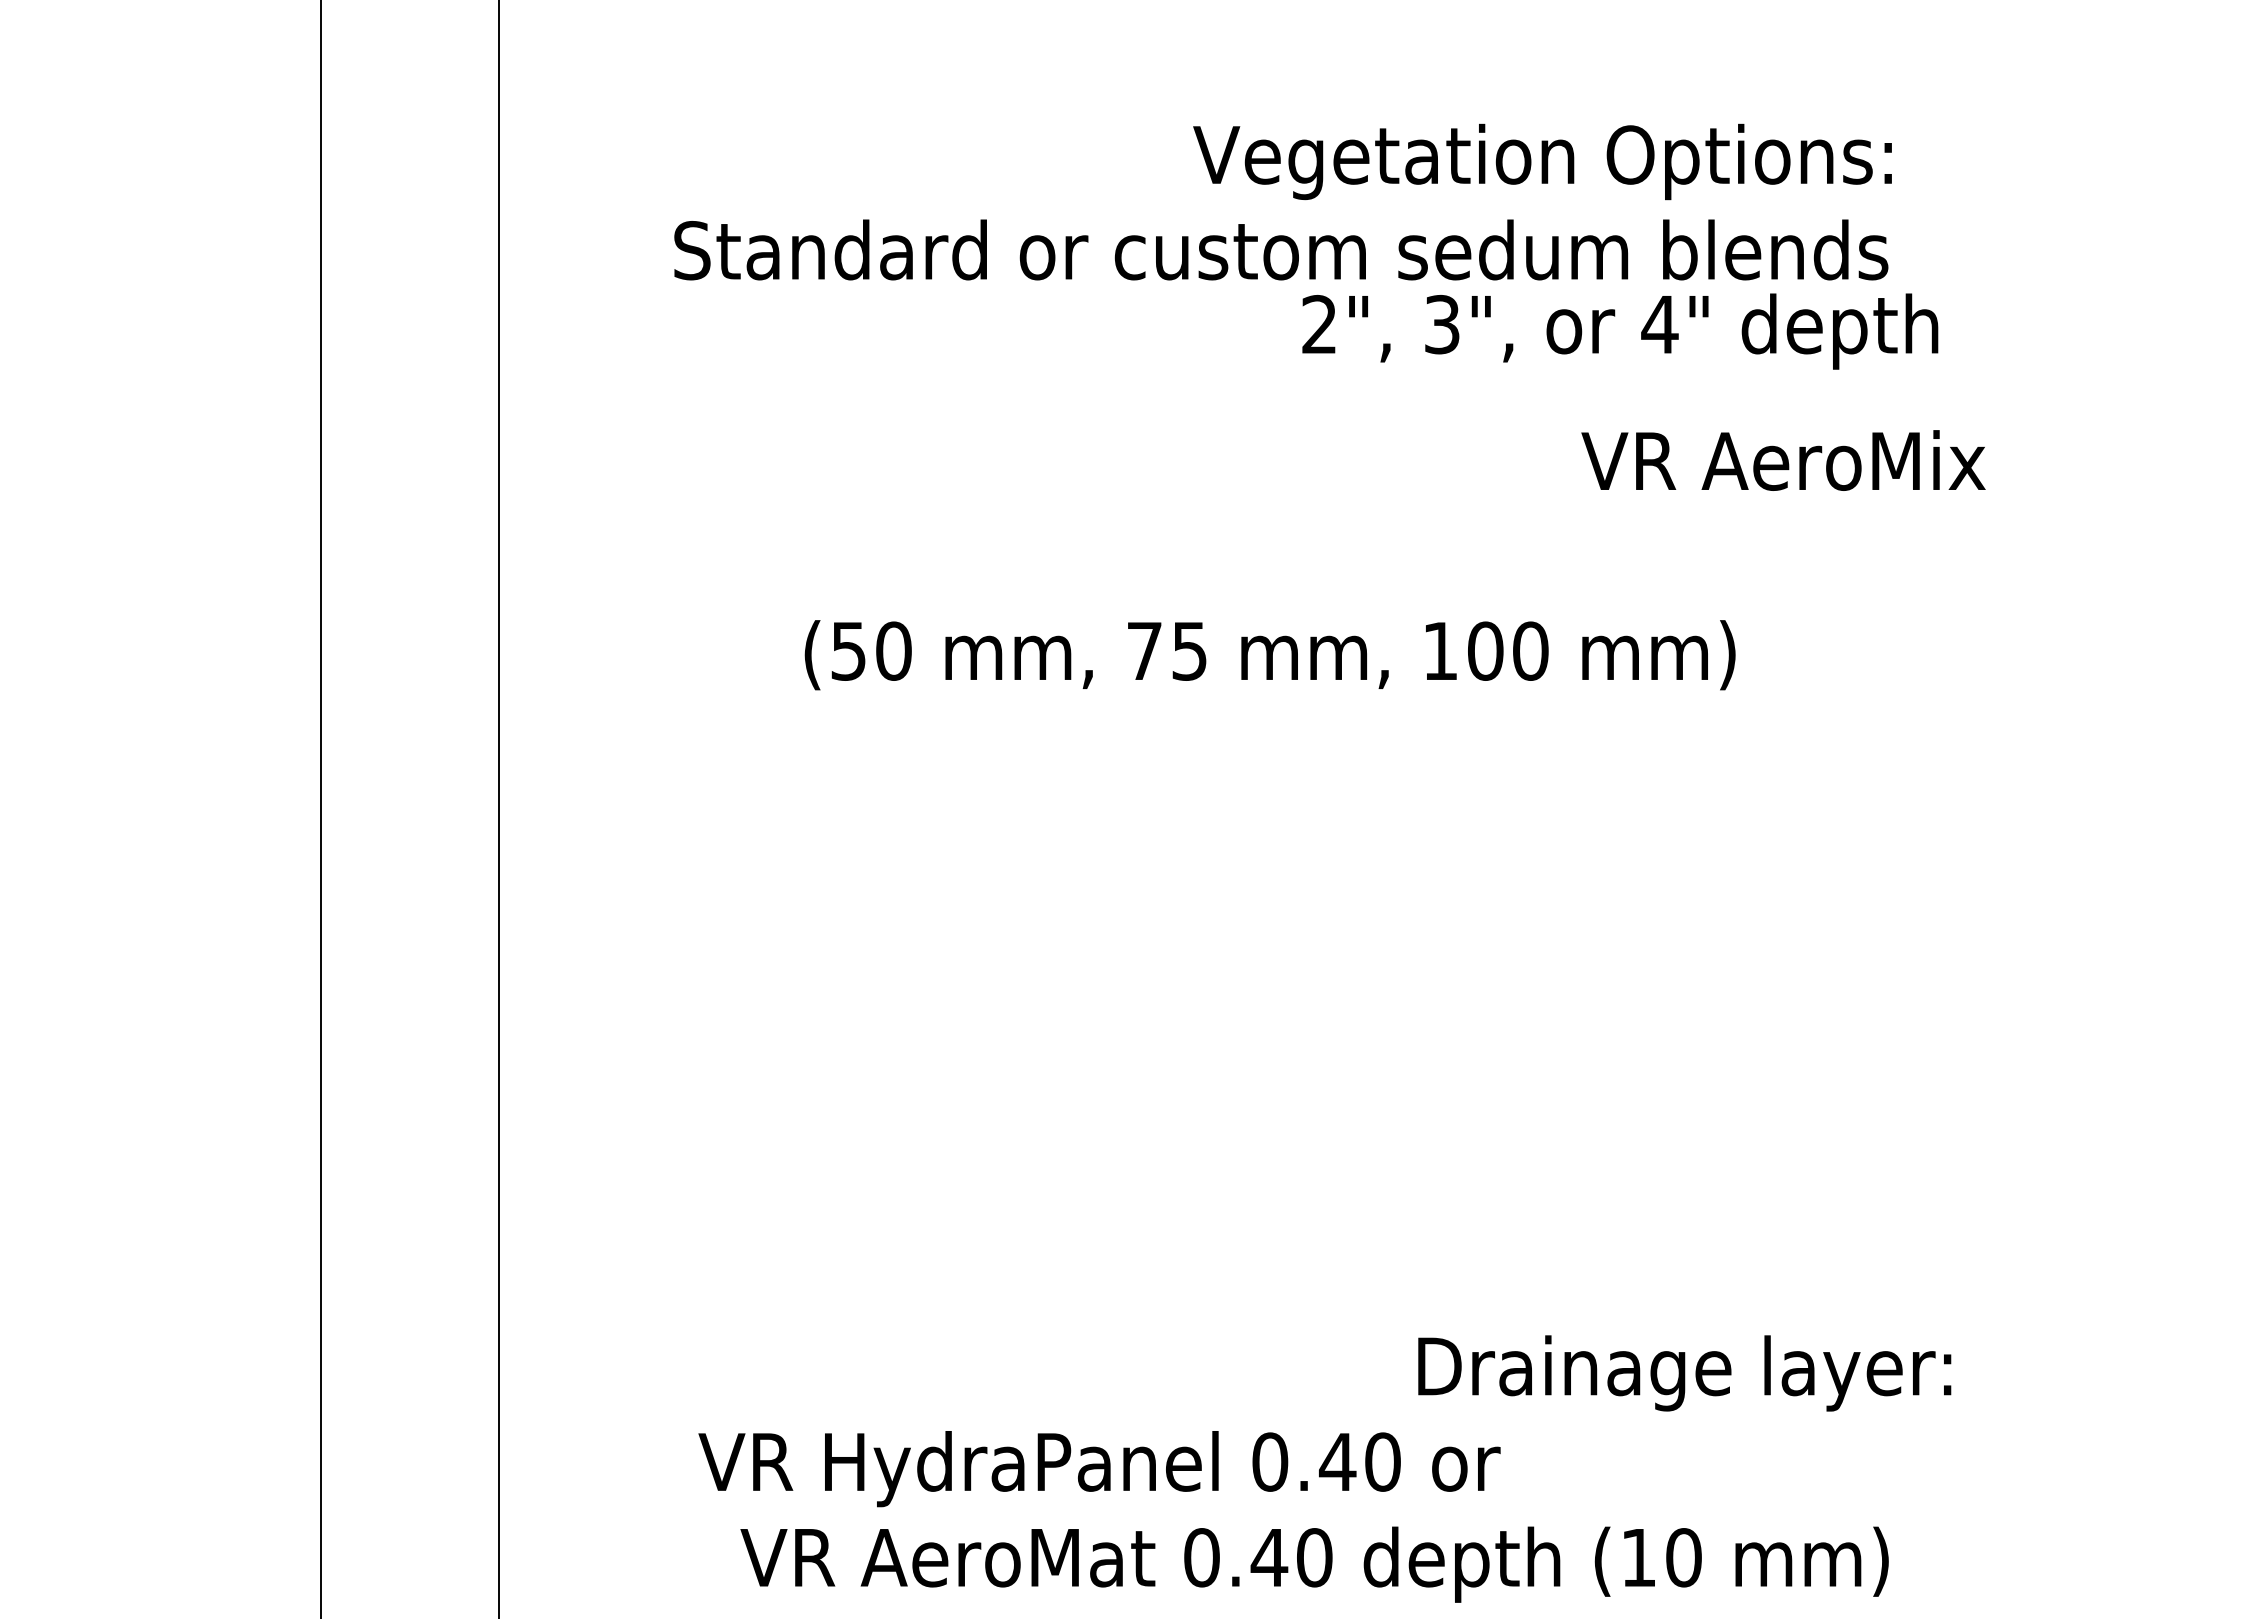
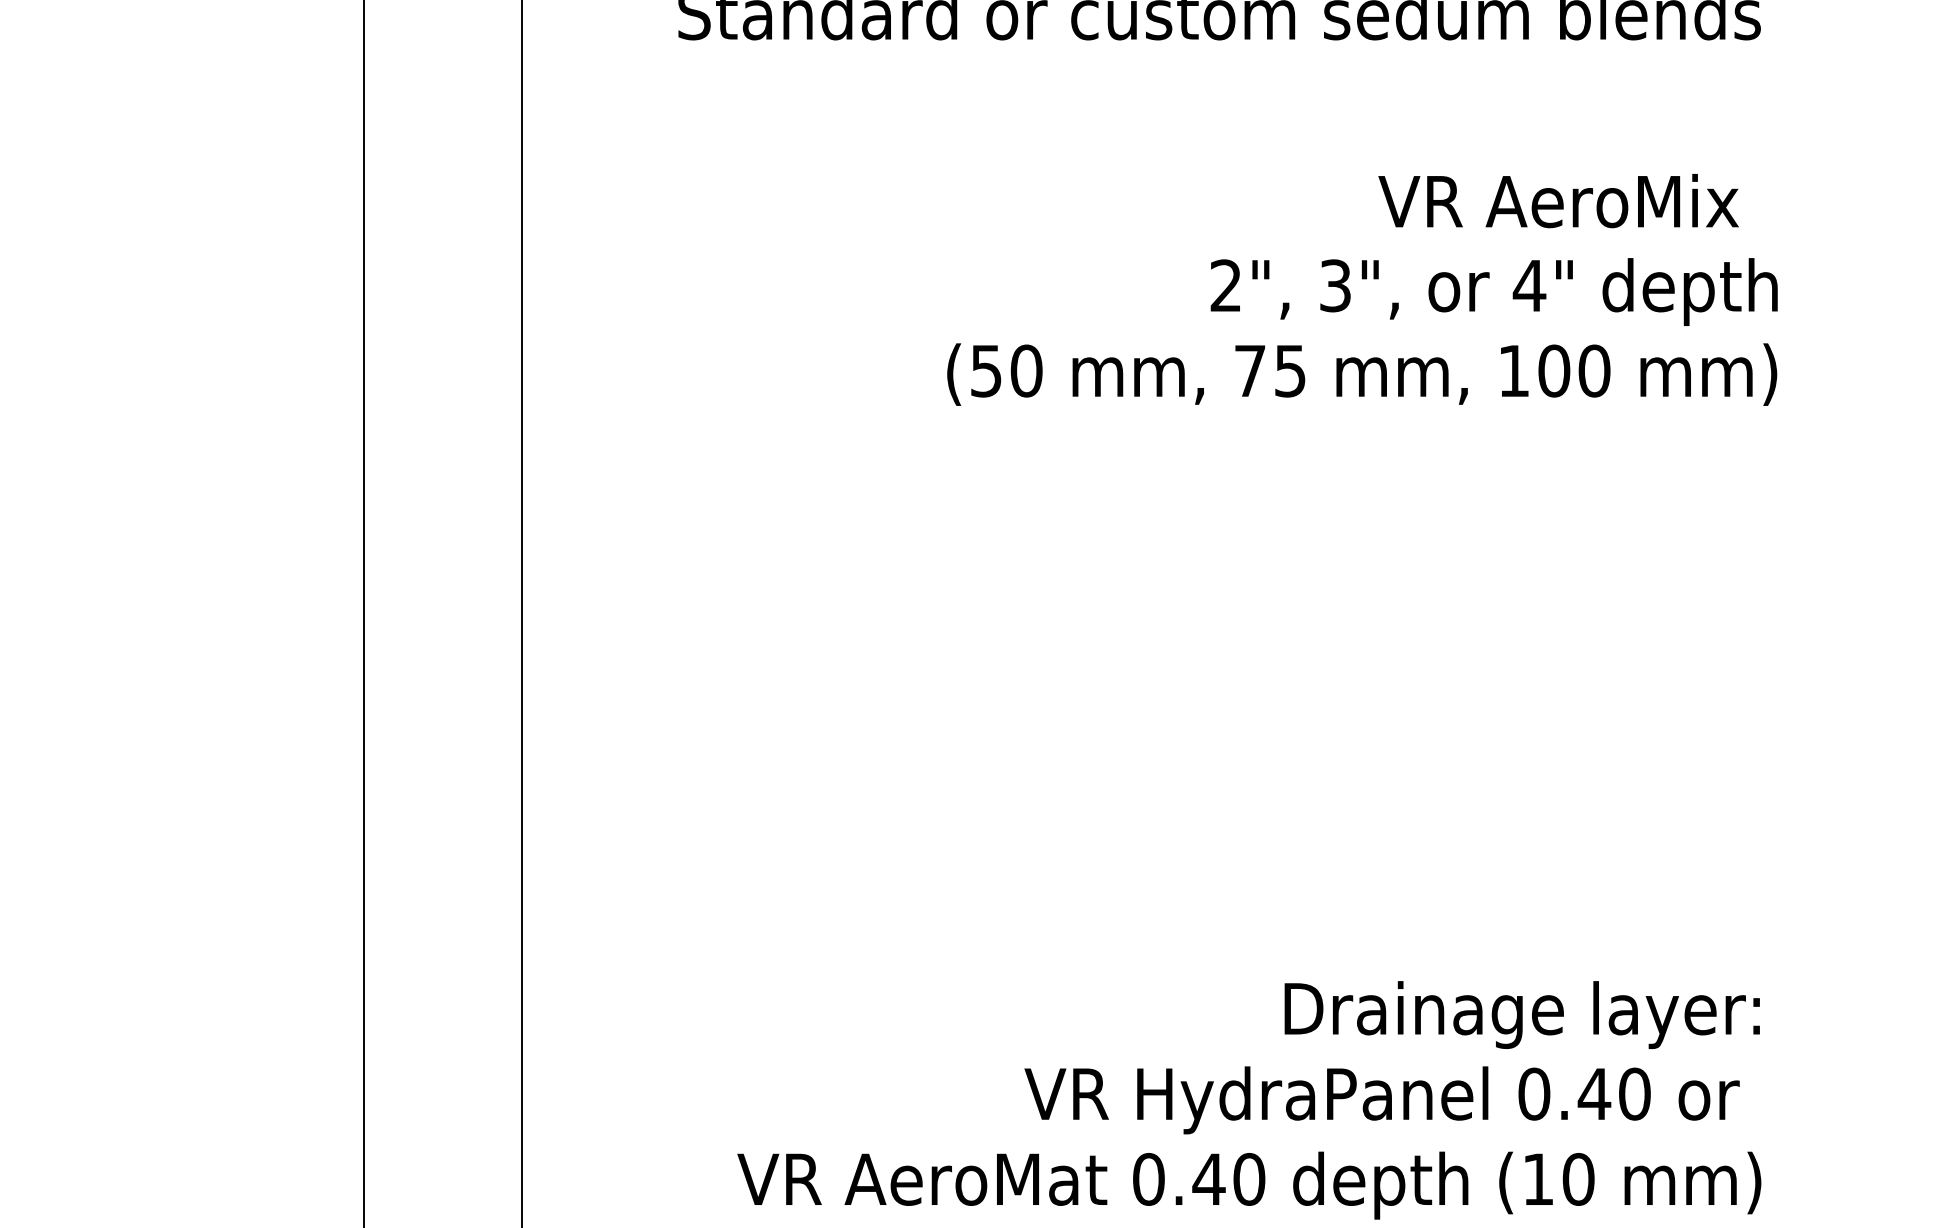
text: (1620, 331) -> (1494, 291), moved
text: (1783, 460) -> (1558, 201), moved
text: (1269, 655) -> (1361, 374), moved
text: (1684, 1373) -> (1522, 1015), moved
text: (1099, 1469) -> (1382, 1100), moved

